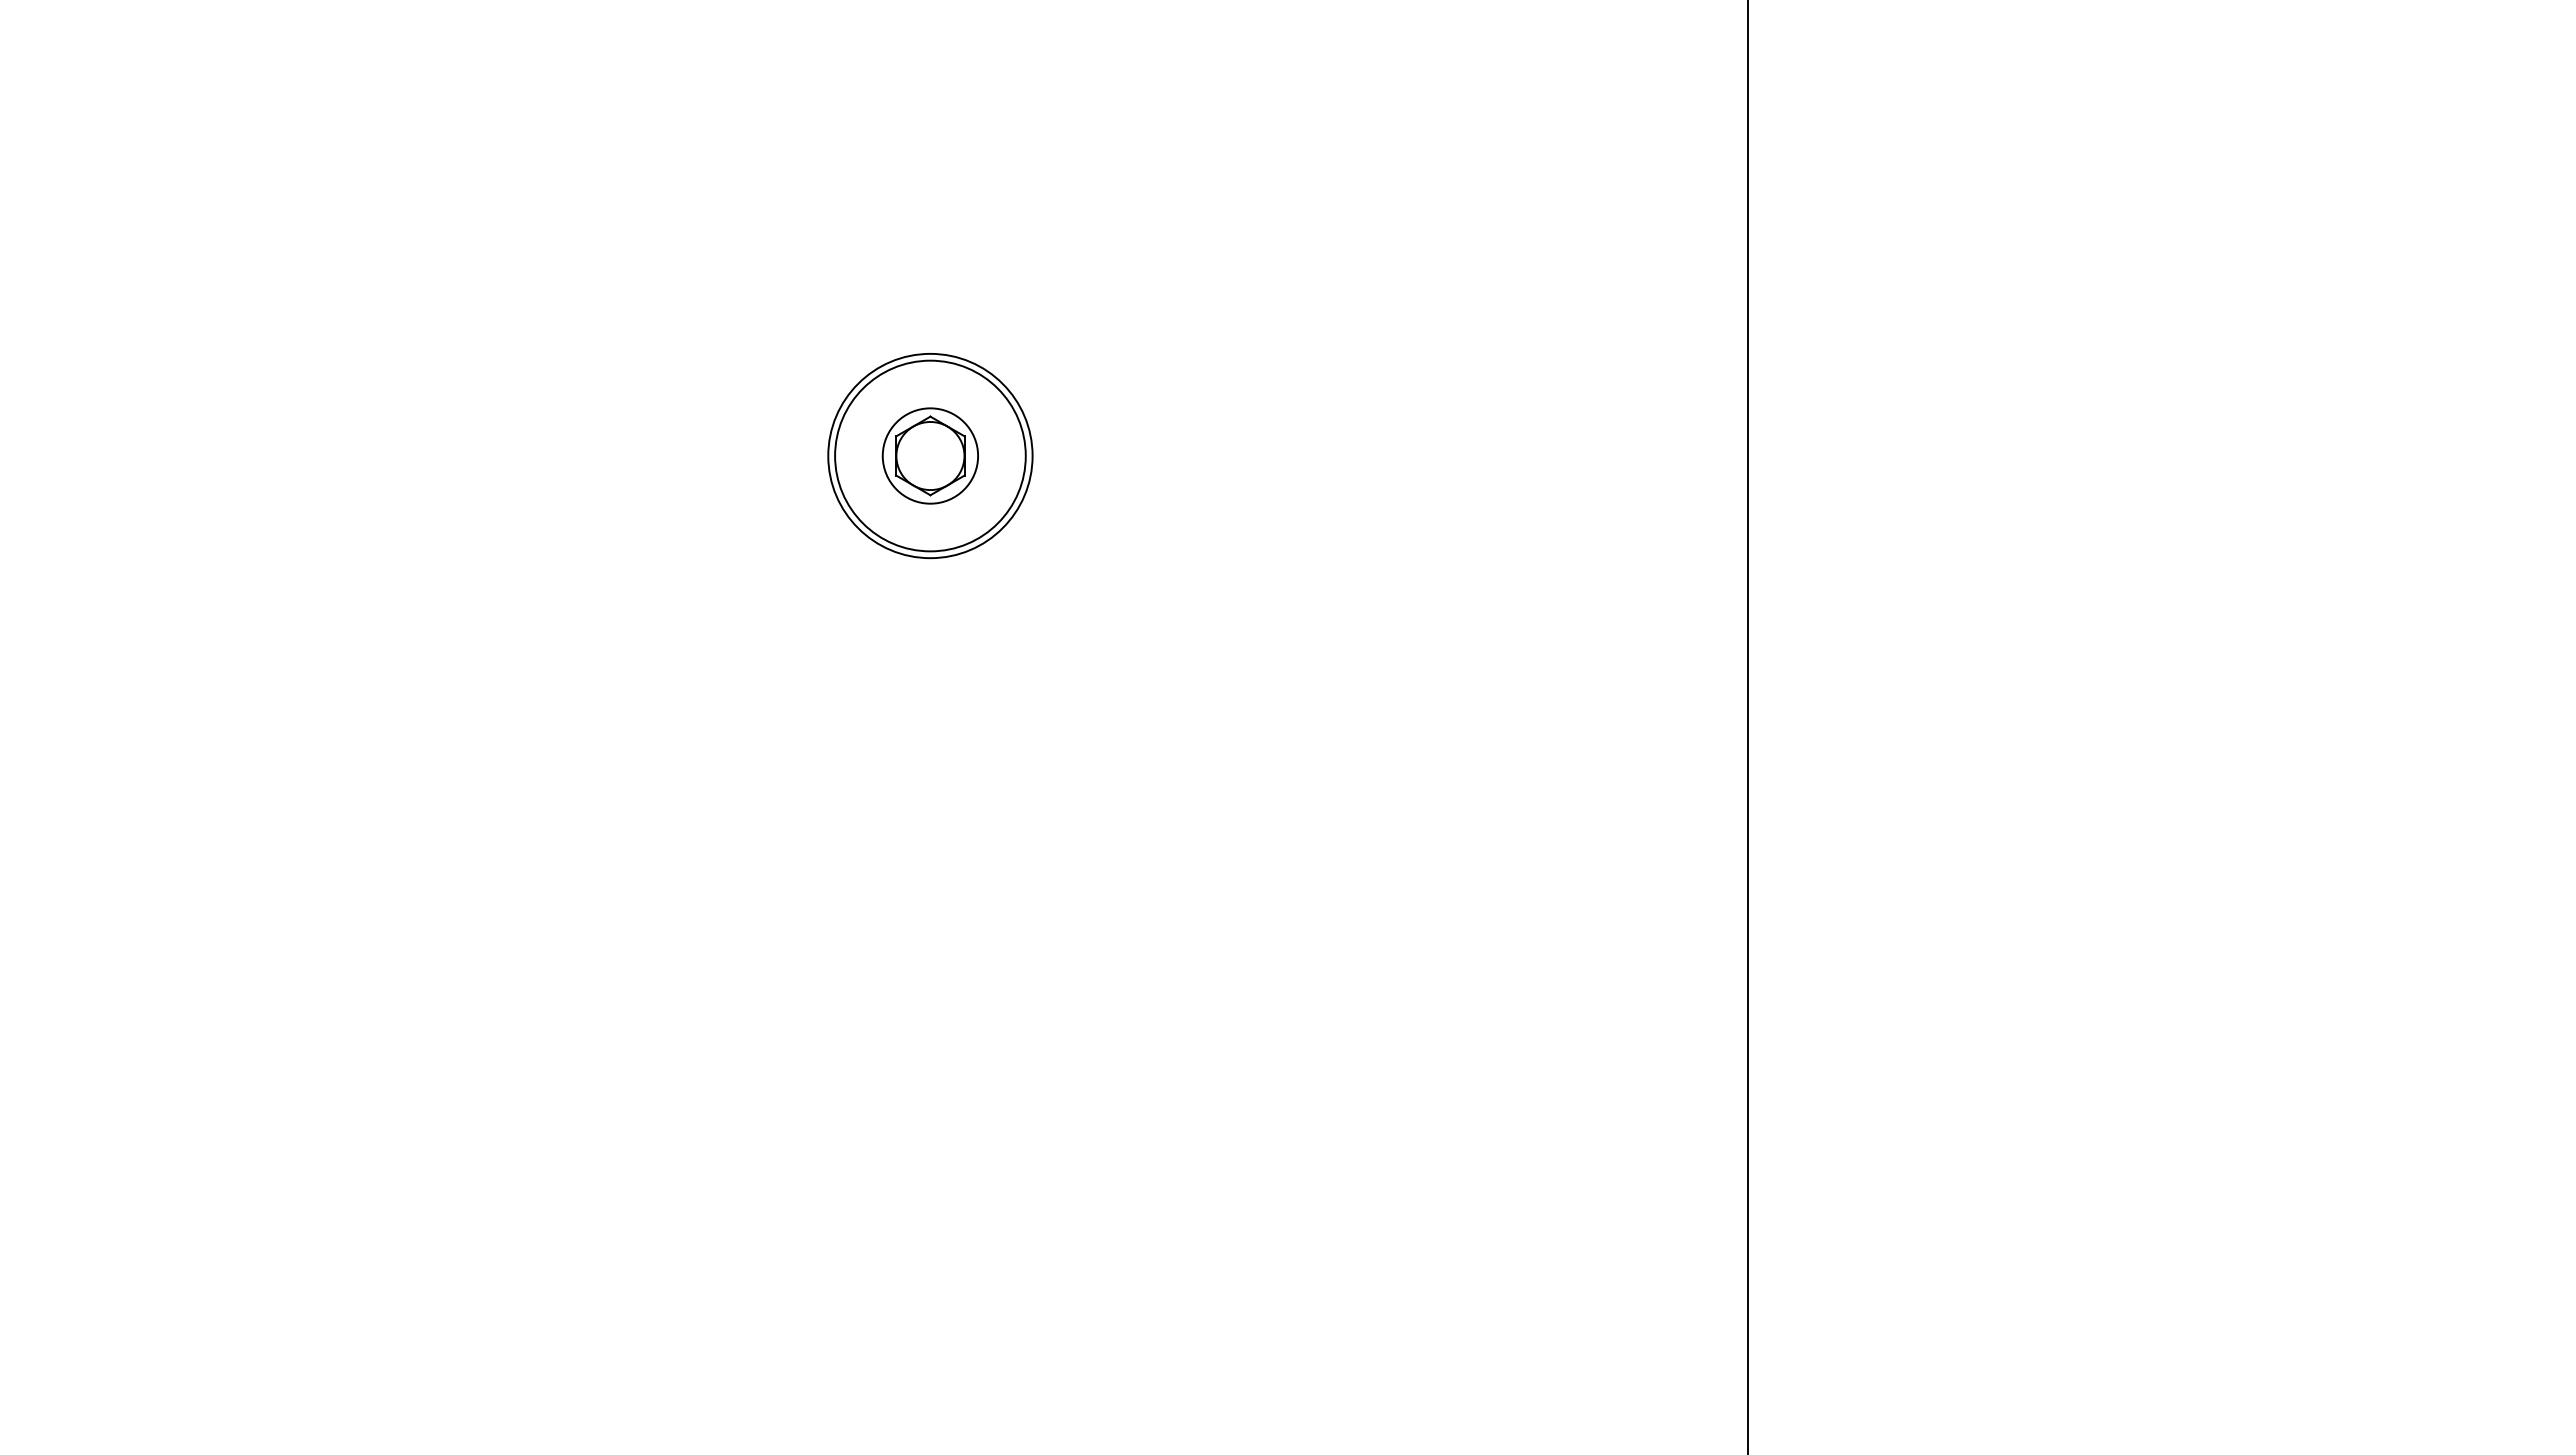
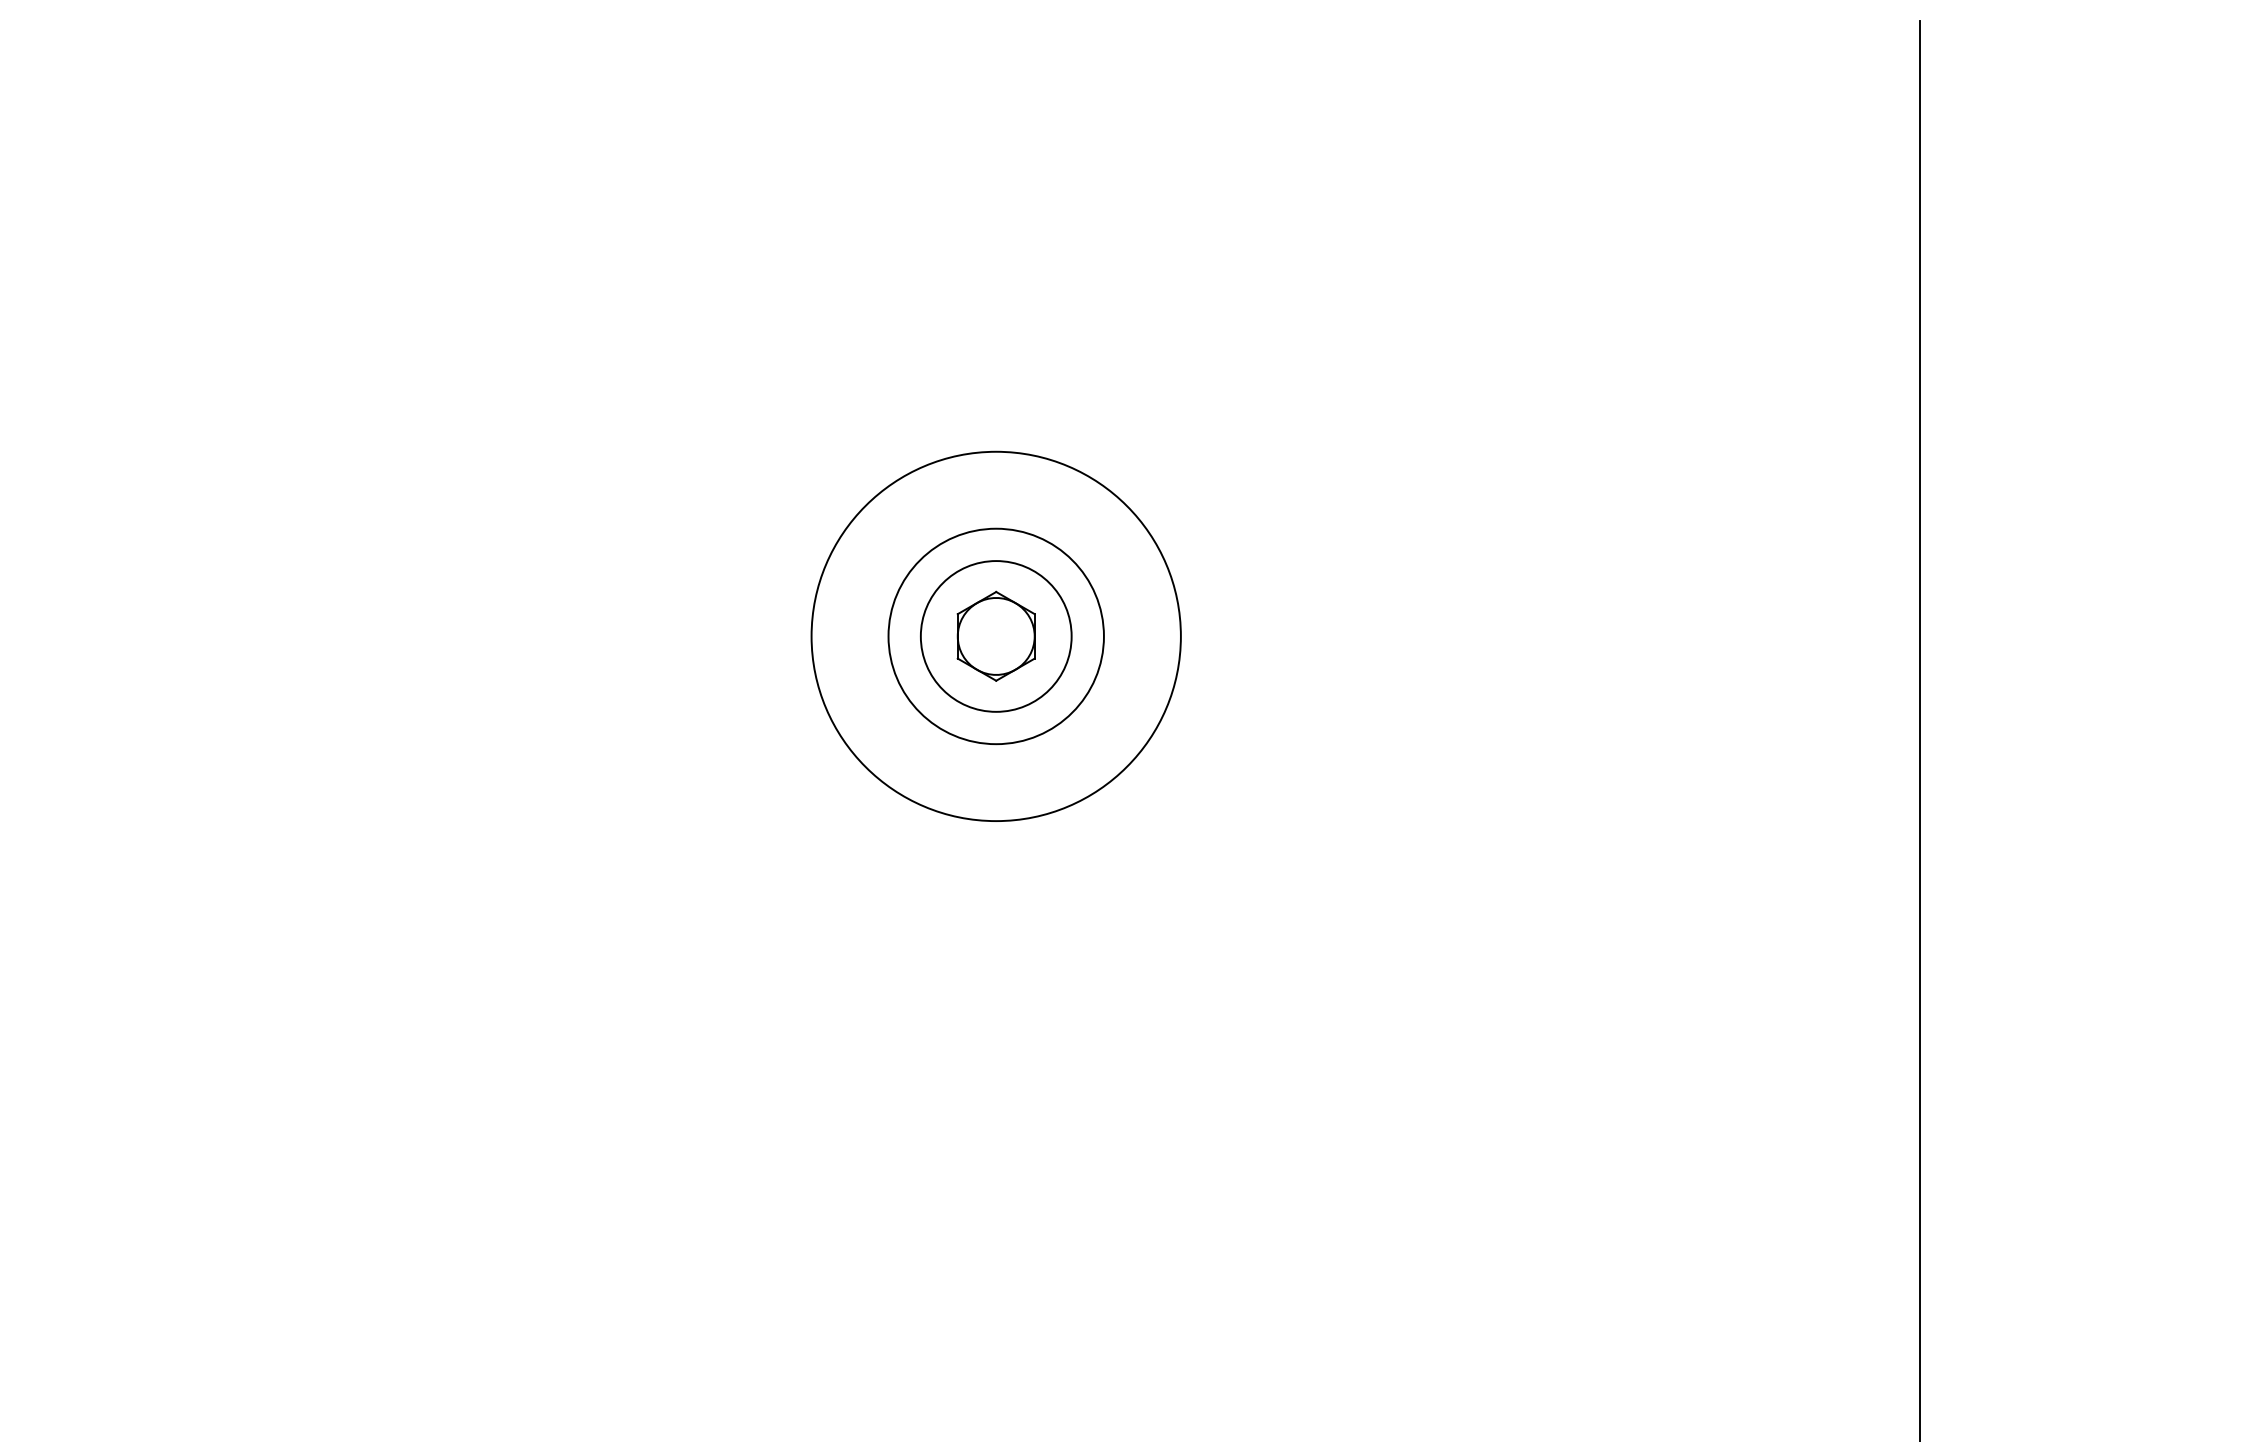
circle: (930, 455) -> (996, 635), size x1.4
circle: (930, 455) -> (996, 635), size x1.6

